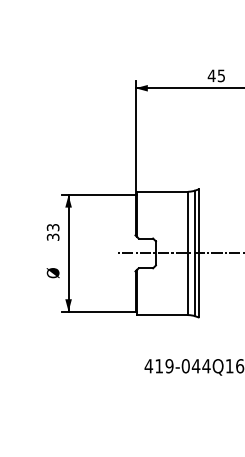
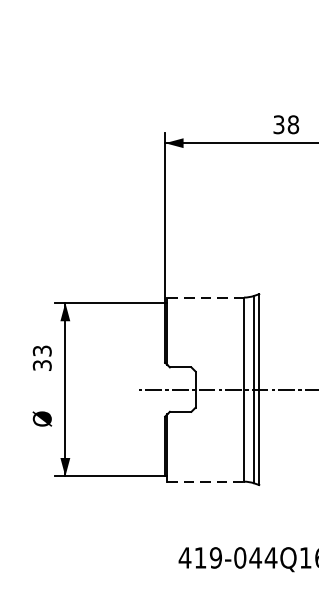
text: (216, 75) -> (286, 124), 45 -> 38
line: (162, 191) -> (205, 297), solid -> dashed
line: (162, 315) -> (205, 482), solid -> dashed

